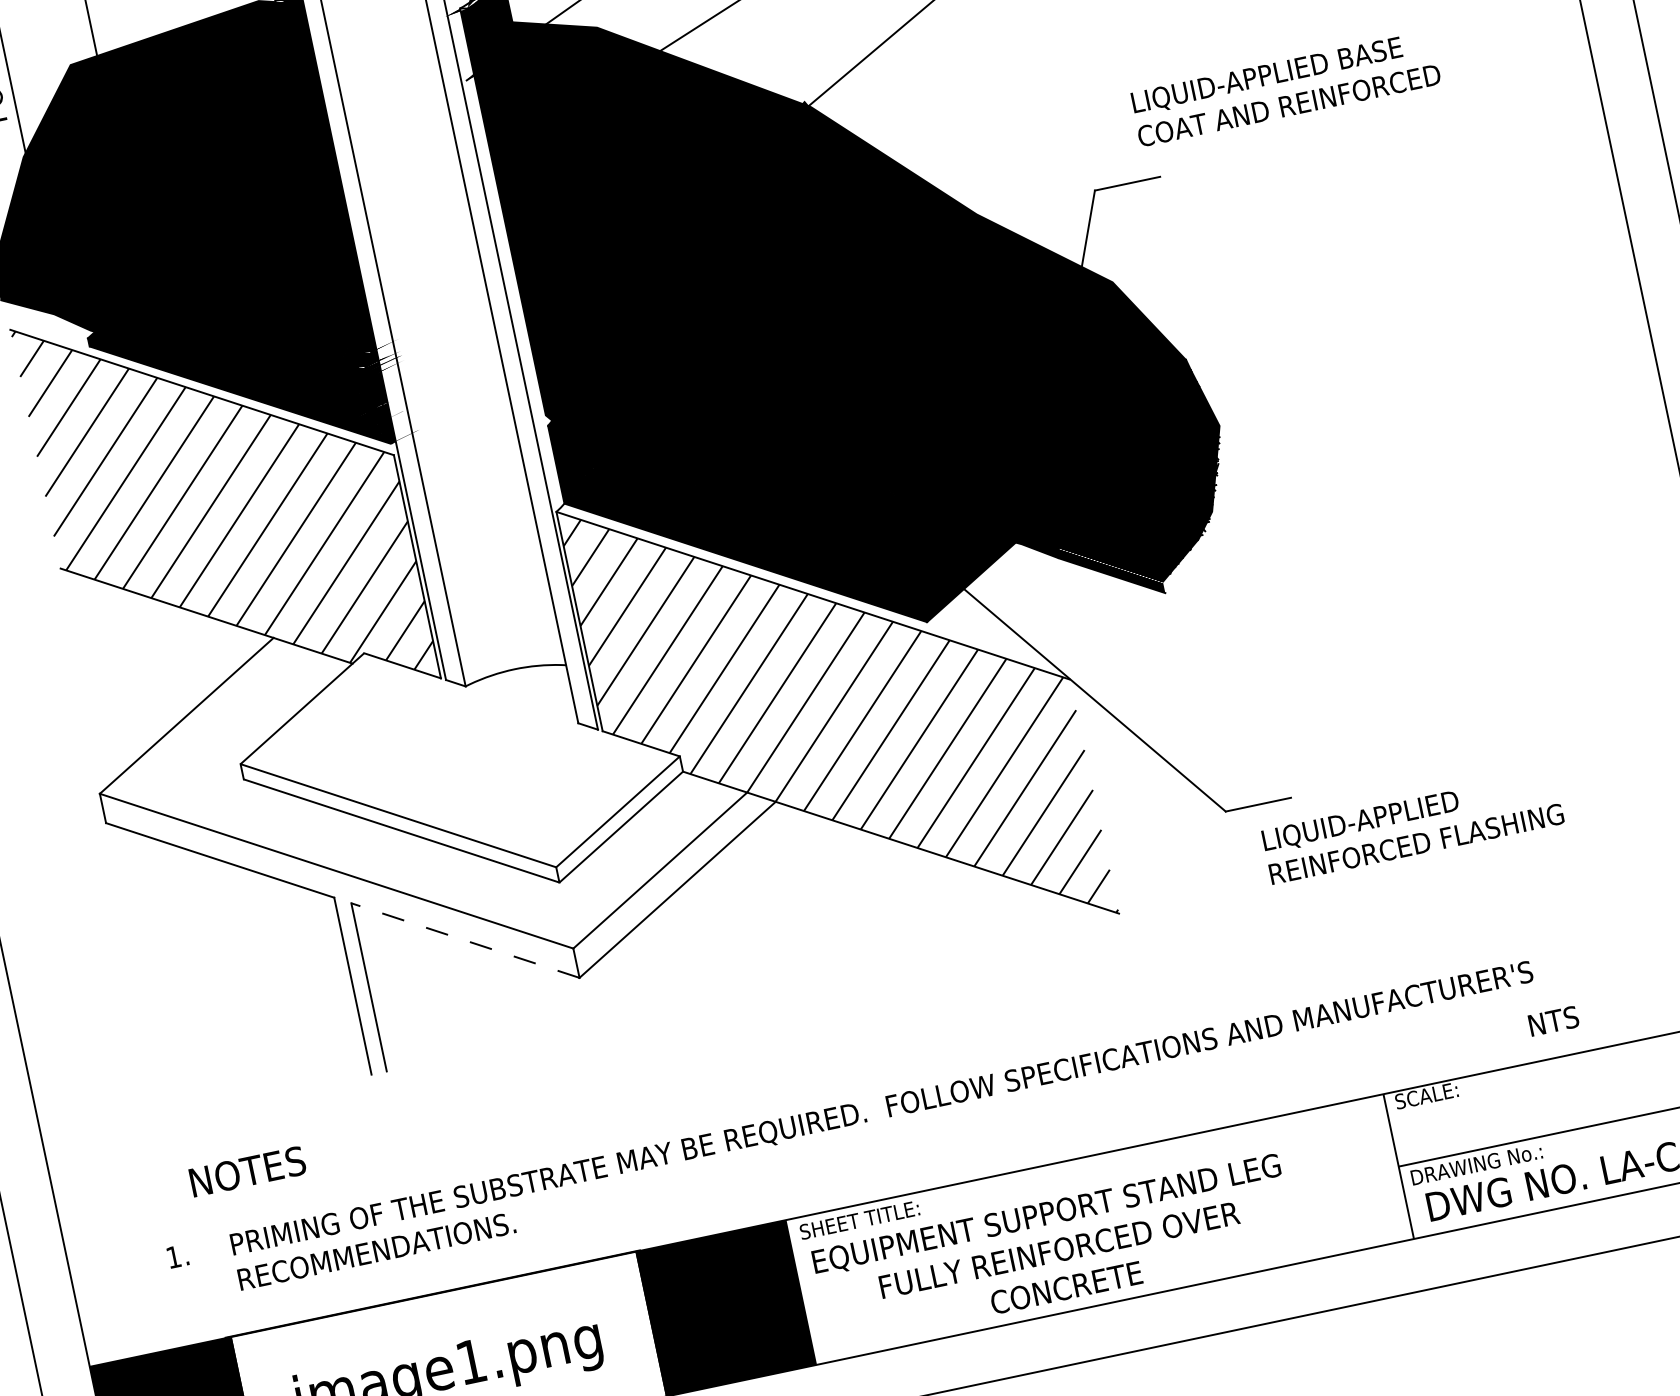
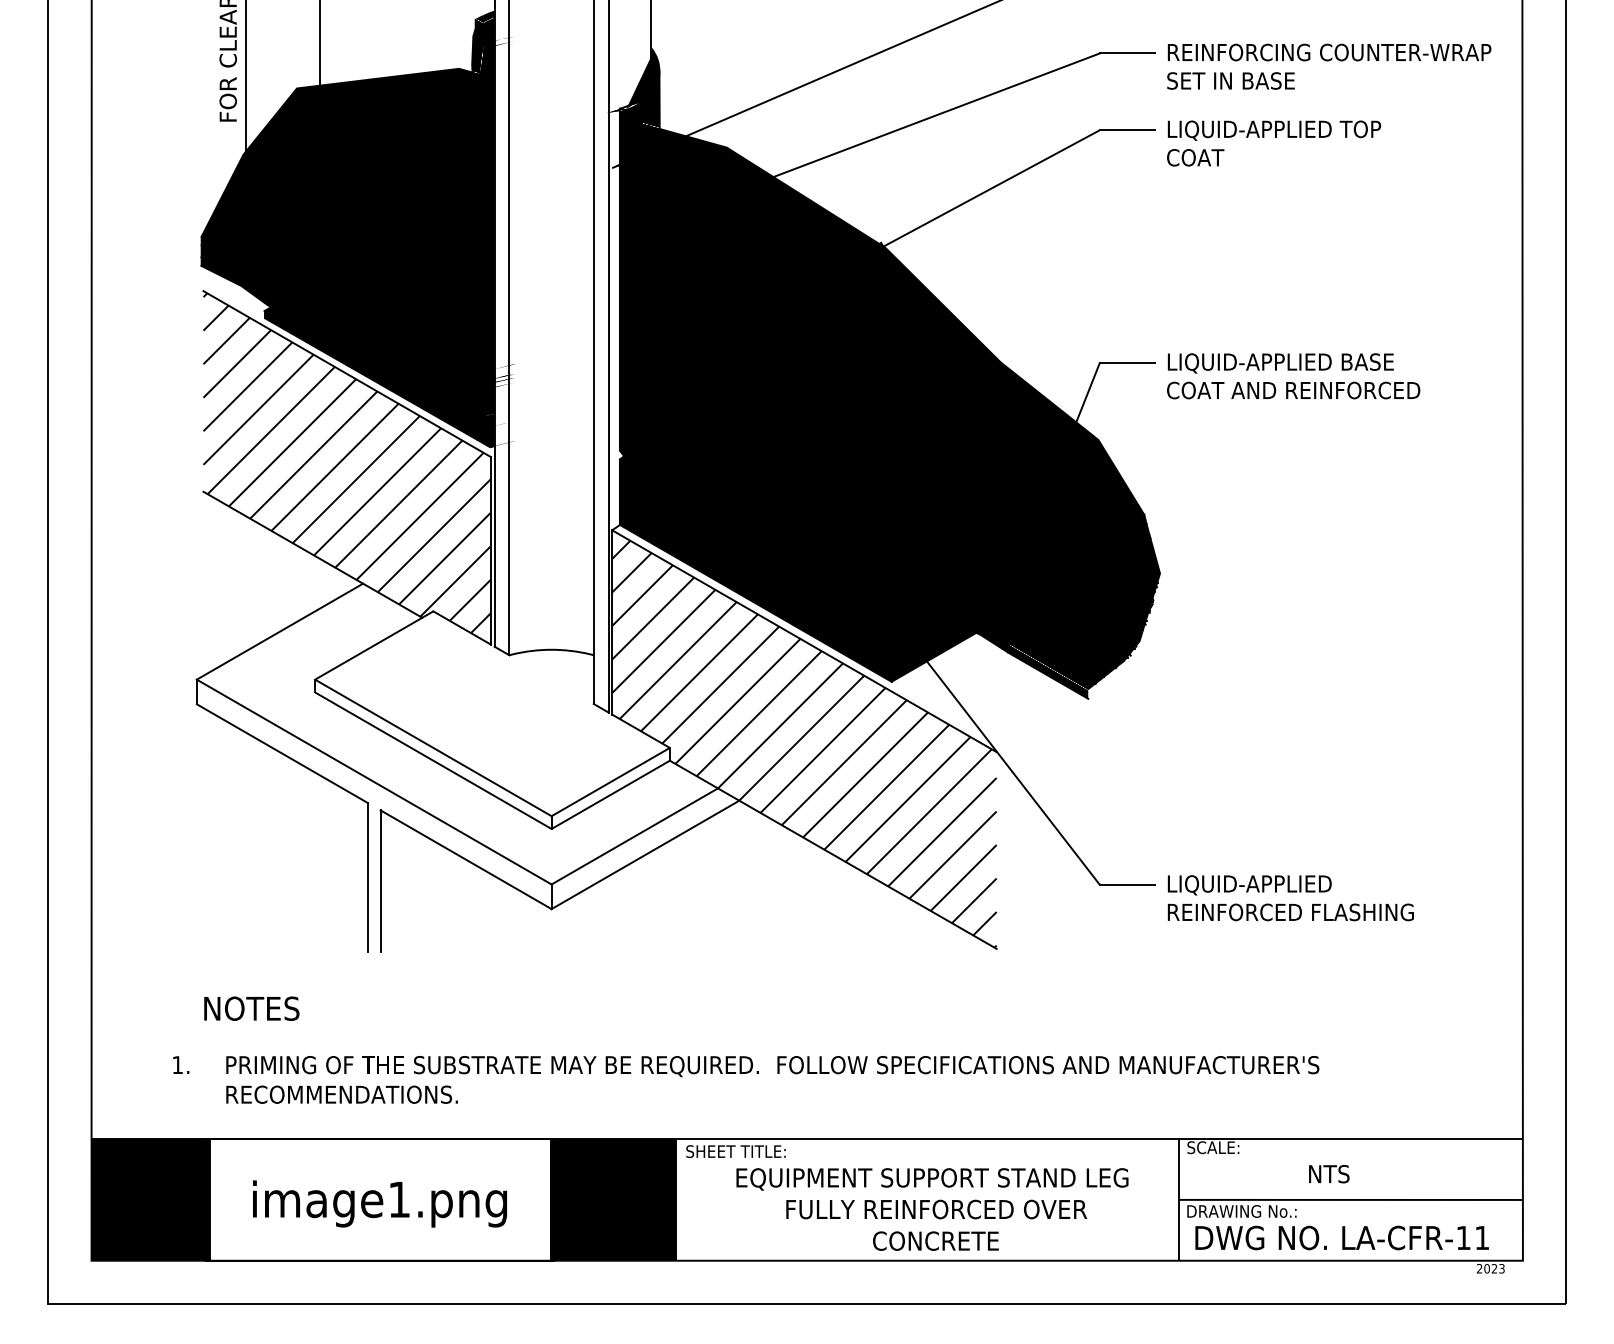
text: (1285, 88) -> (1293, 376), moved
text: (1412, 827) -> (1290, 898), moved
line: (465, 940) -> (466, 859), dashed -> solid
text: (1554, 1021) -> (1329, 1174), moved
text: (1054, 1251) -> (932, 1209), moved

